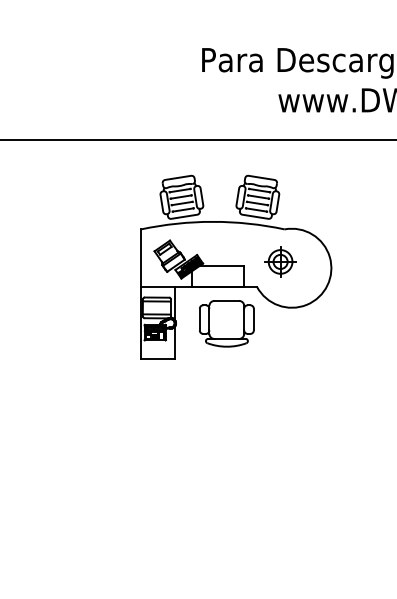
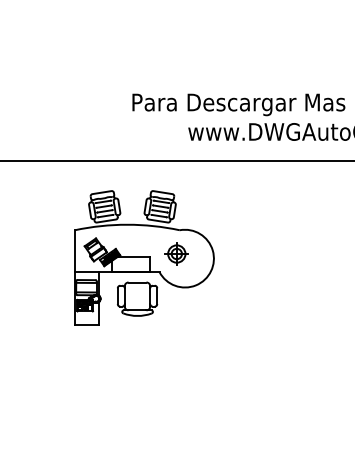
part: (236, 266) -> (144, 257), moved

